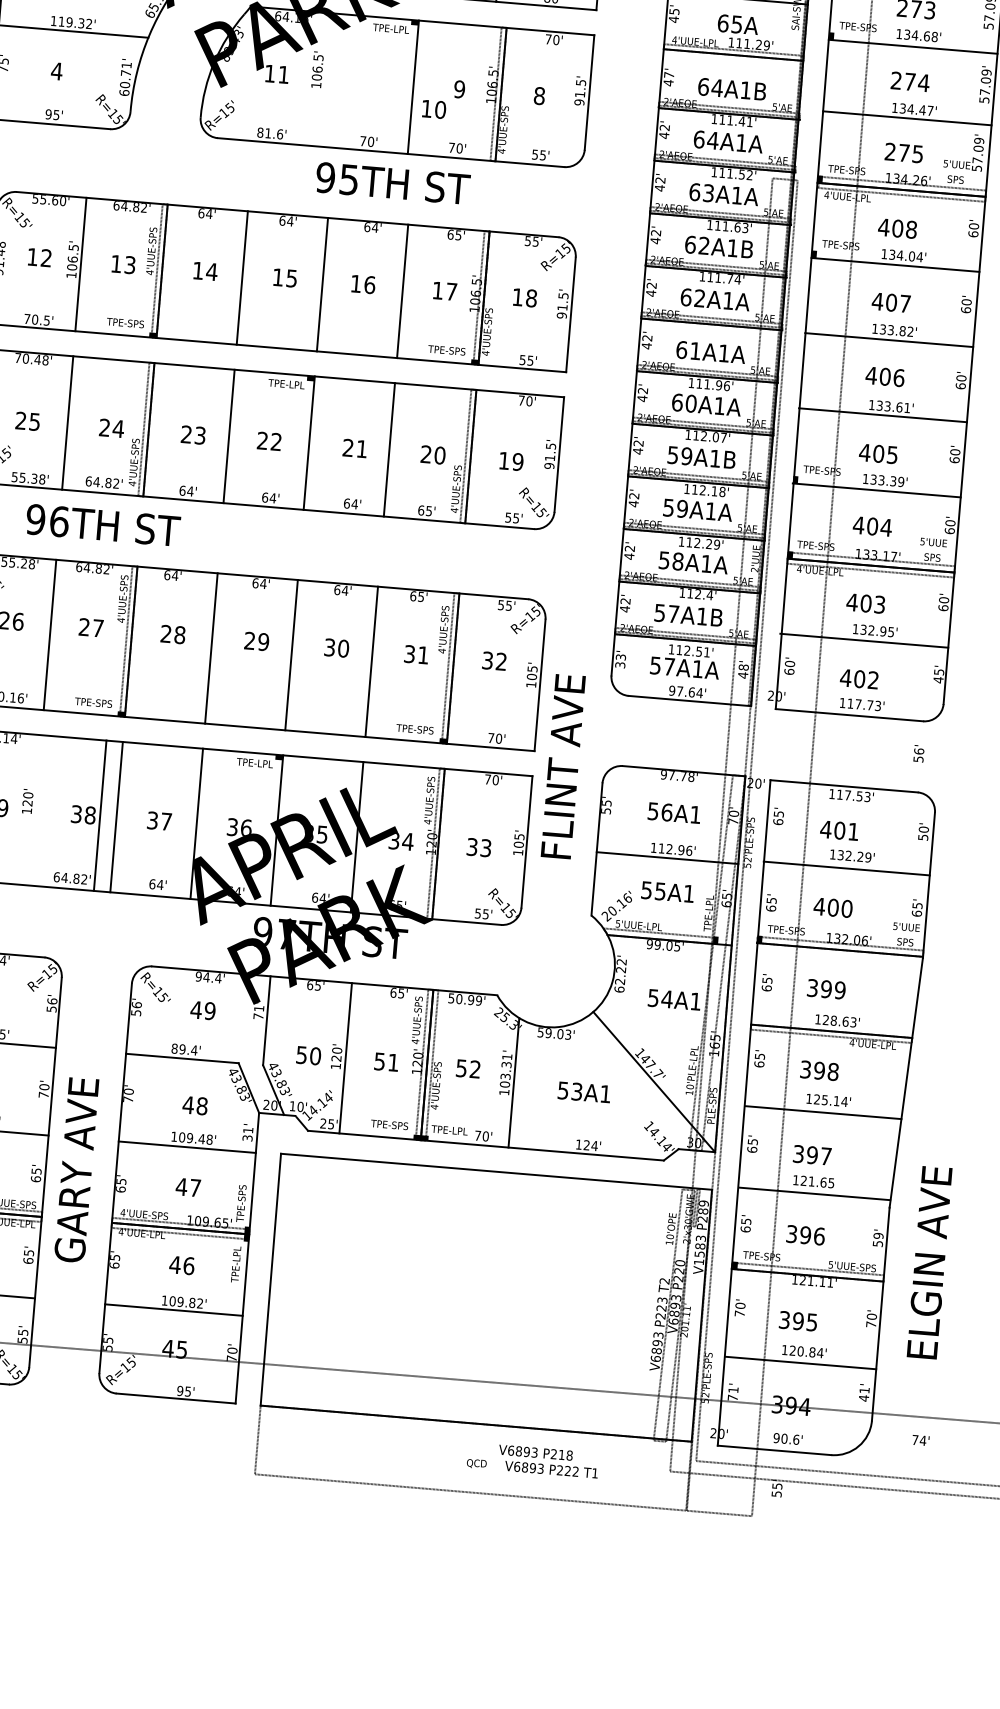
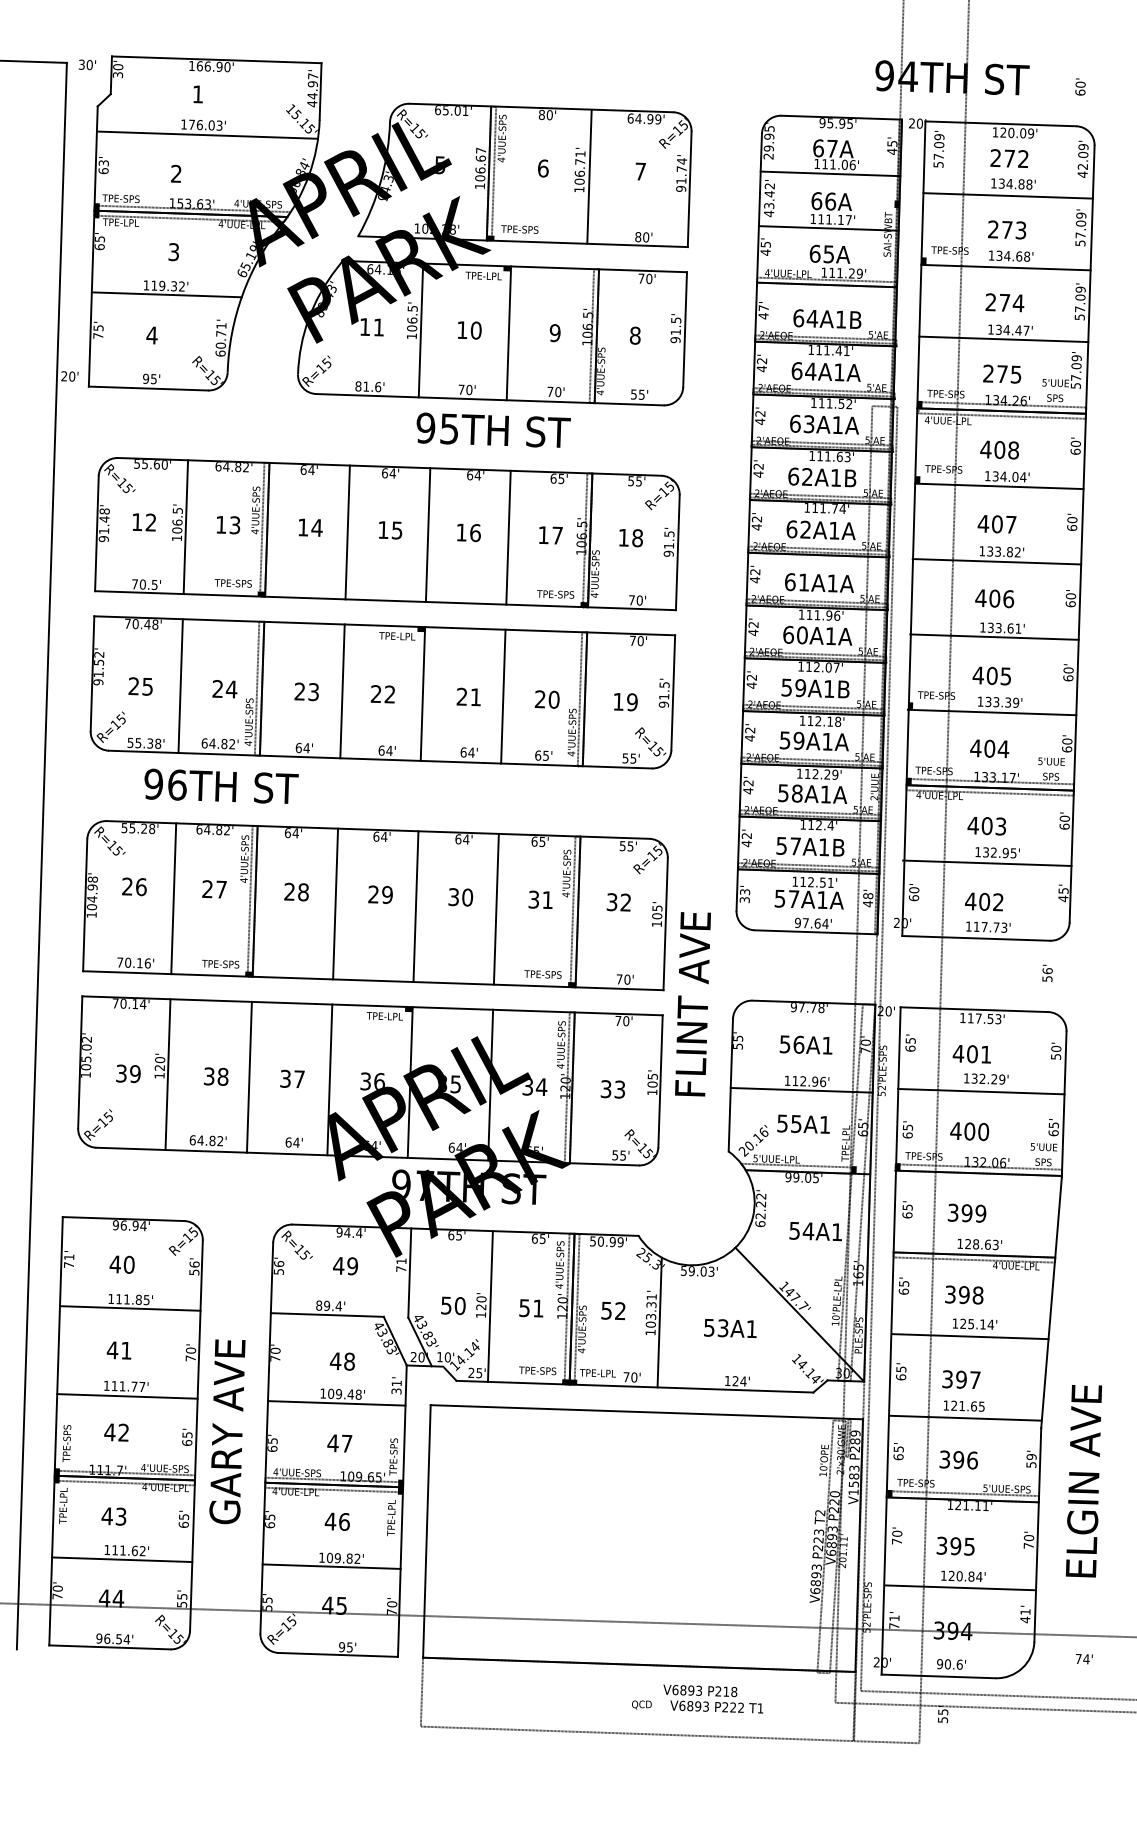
line: (325, 79) -> (420, 330), added
text: (433, 109) -> (469, 330), moved
text: (526, 360) -> (635, 600), 55' -> 70'
line: (99, 815) -> (167, 1074), moved

